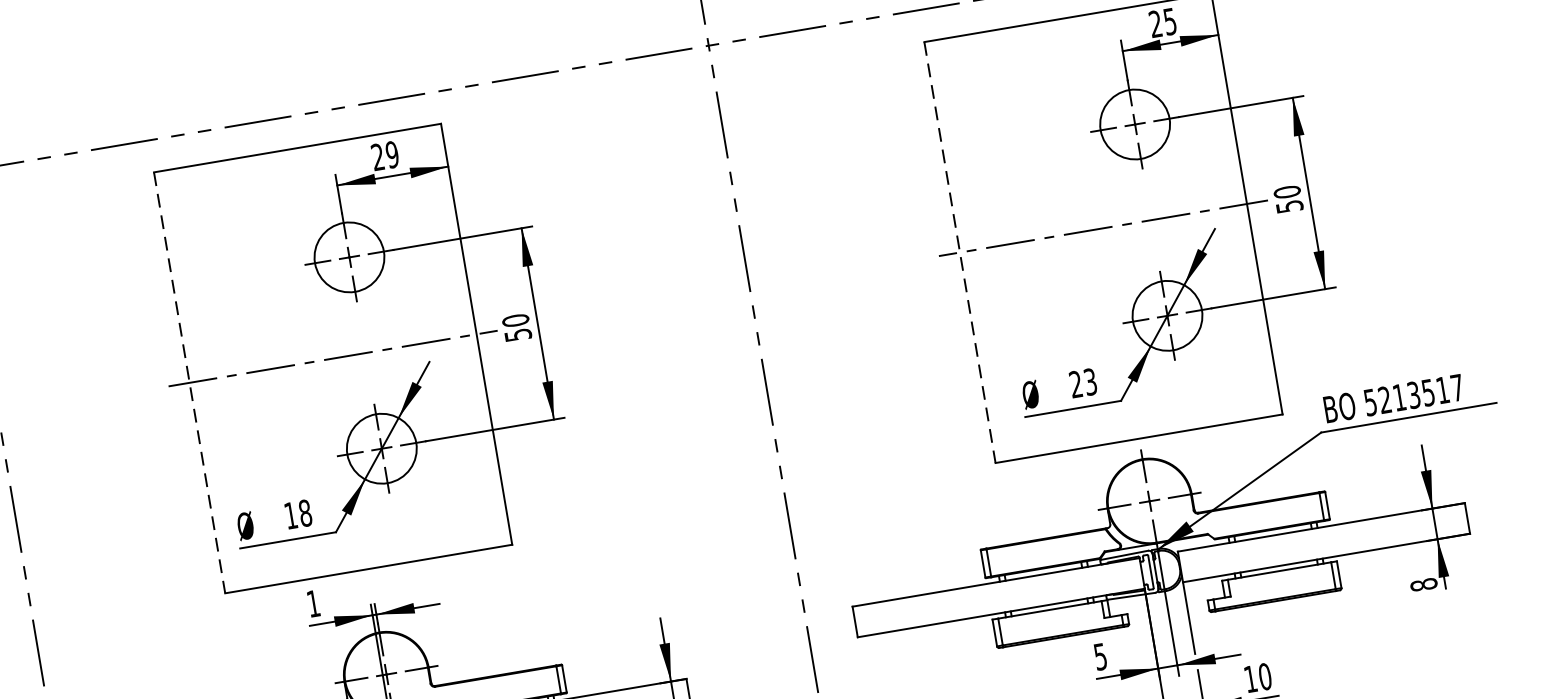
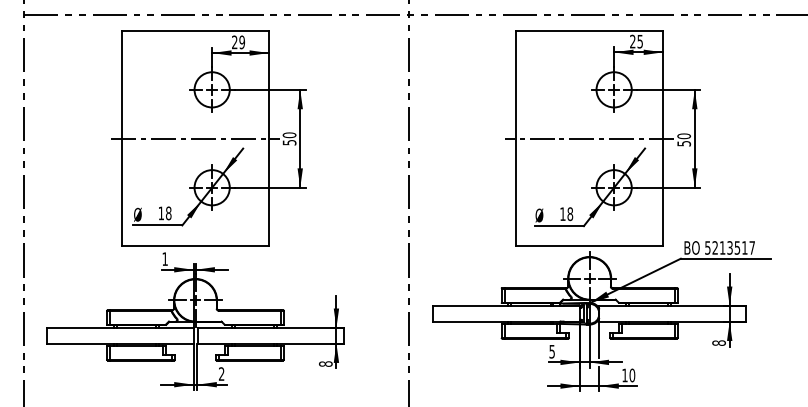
line: (960, 251) -> (516, 138), dashed -> solid
text: (1082, 381) -> (566, 213), 23 -> 18
line: (190, 382) -> (122, 138), dashed -> solid

